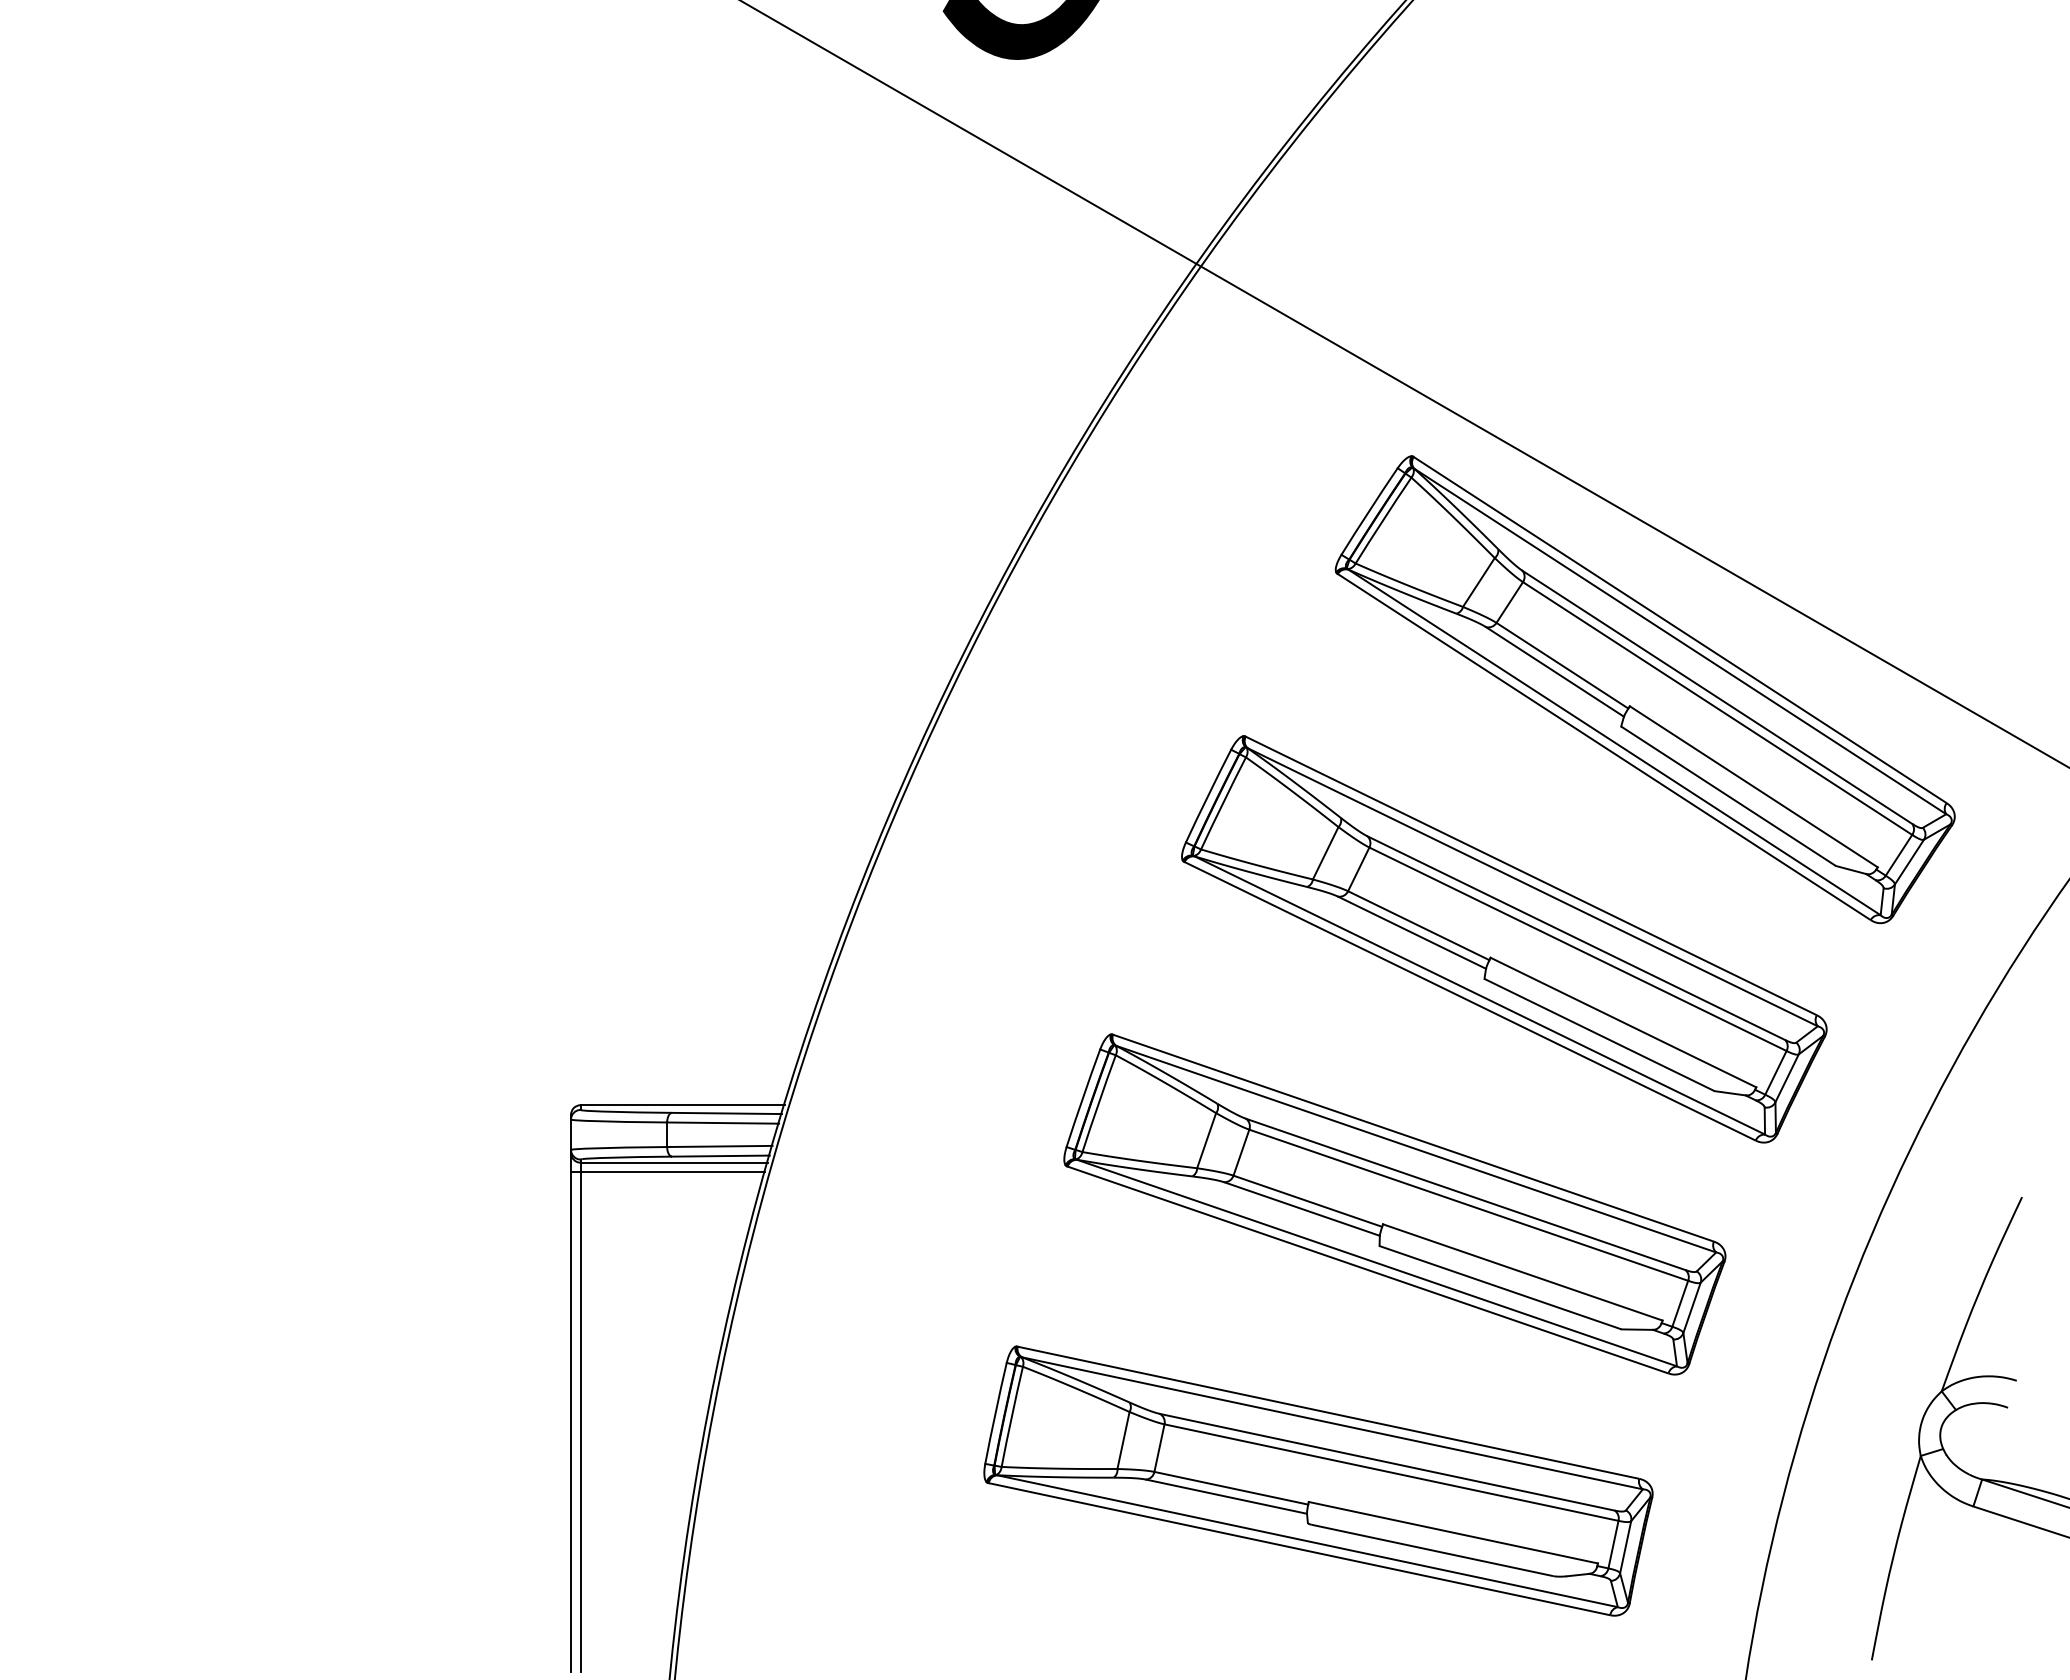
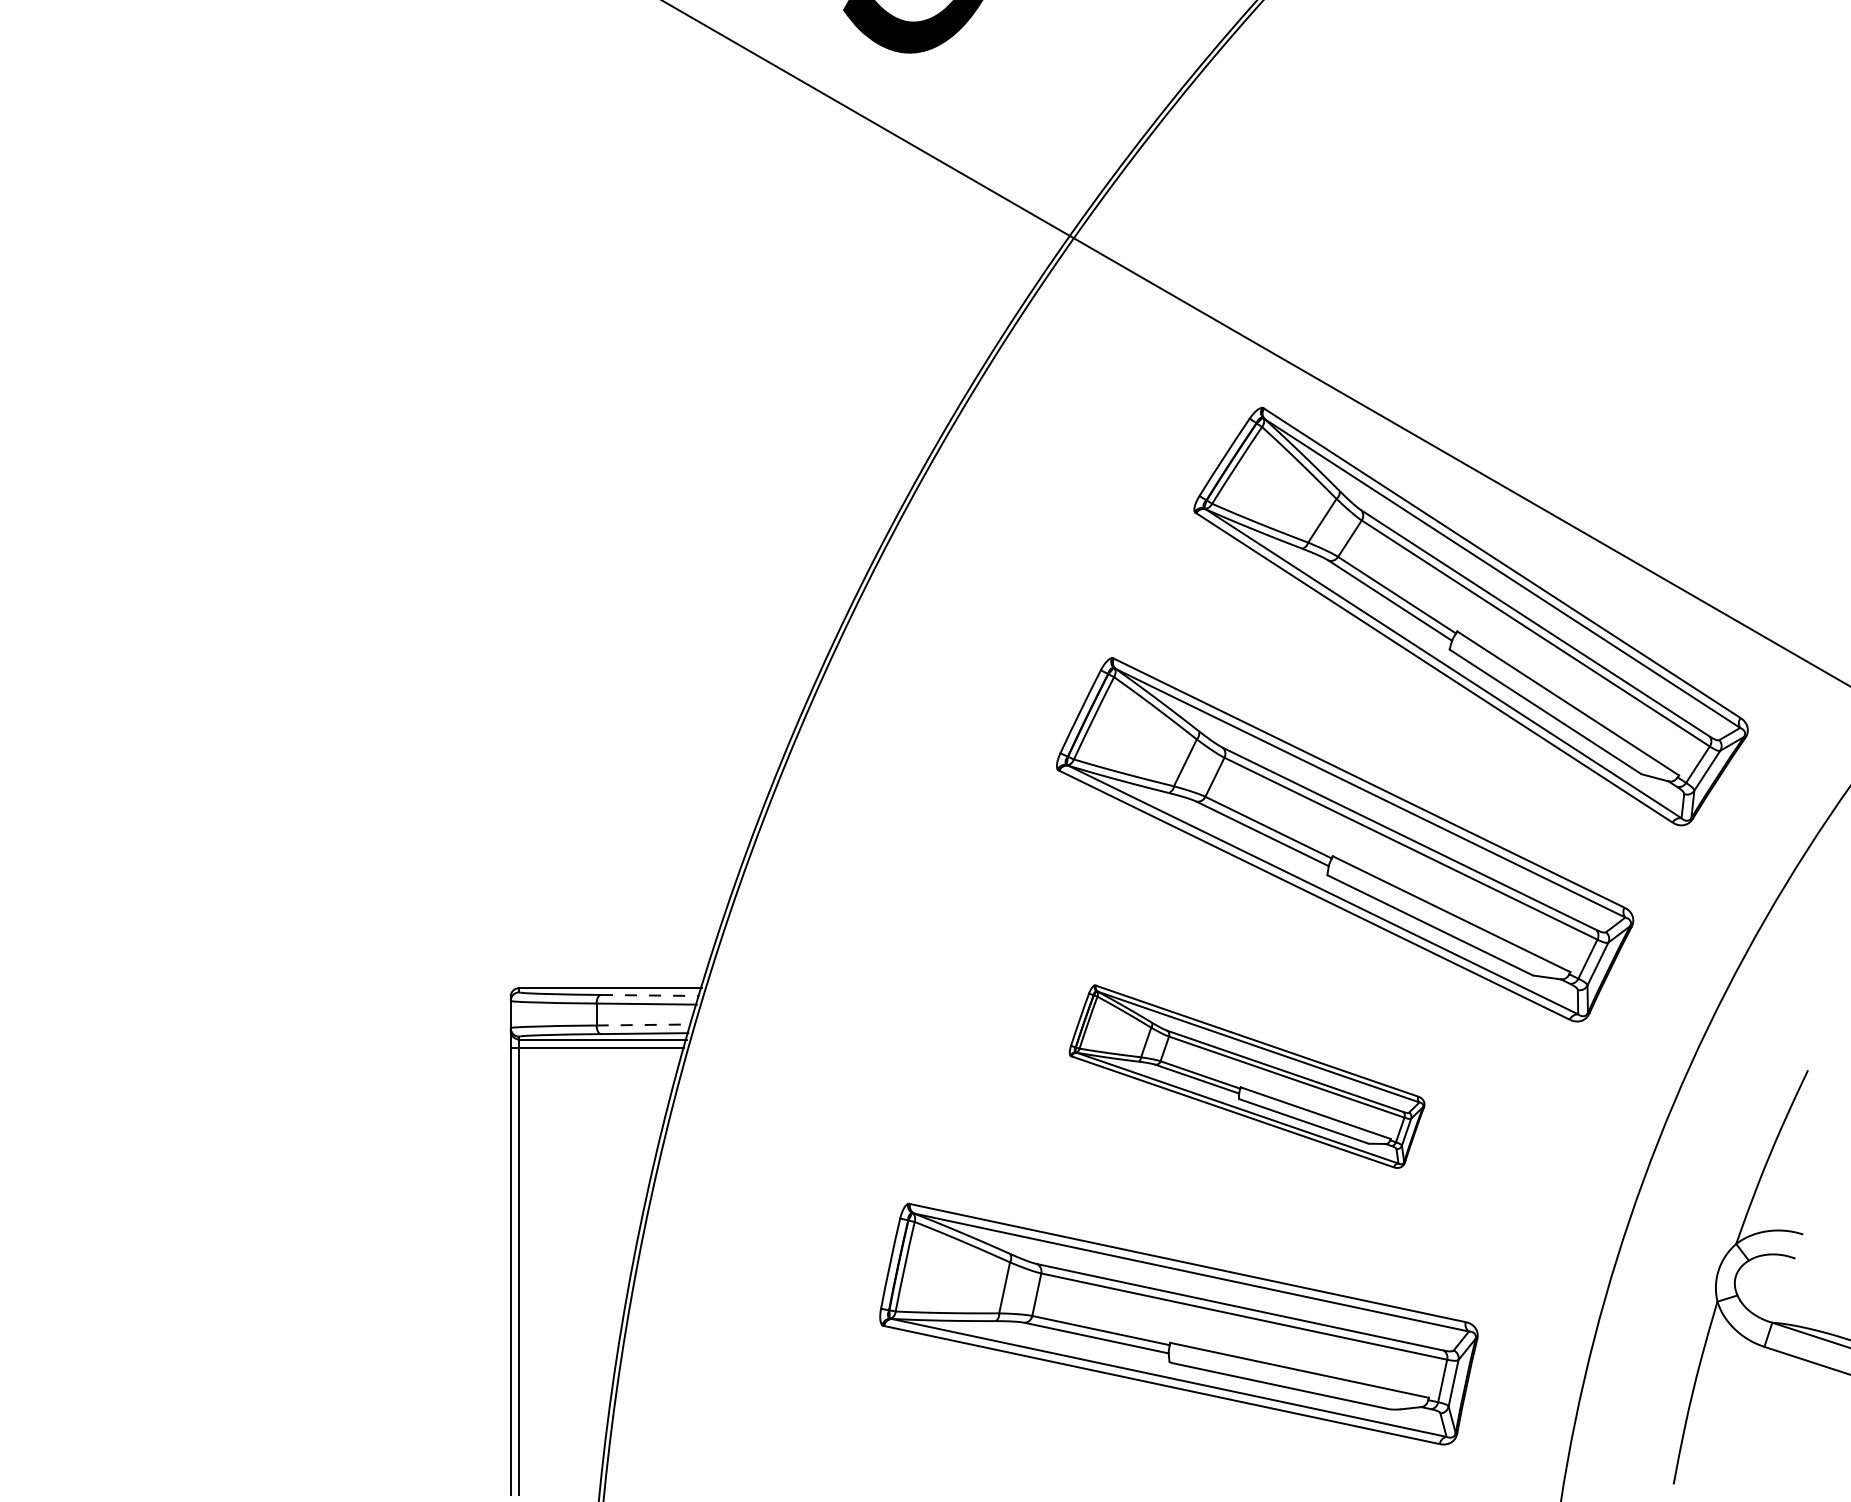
line: (727, 1113) -> (650, 995), solid -> dashed
line: (720, 1145) -> (644, 1024), solid -> dashed
part: (1394, 1204) -> (1246, 1076), size x0.6

